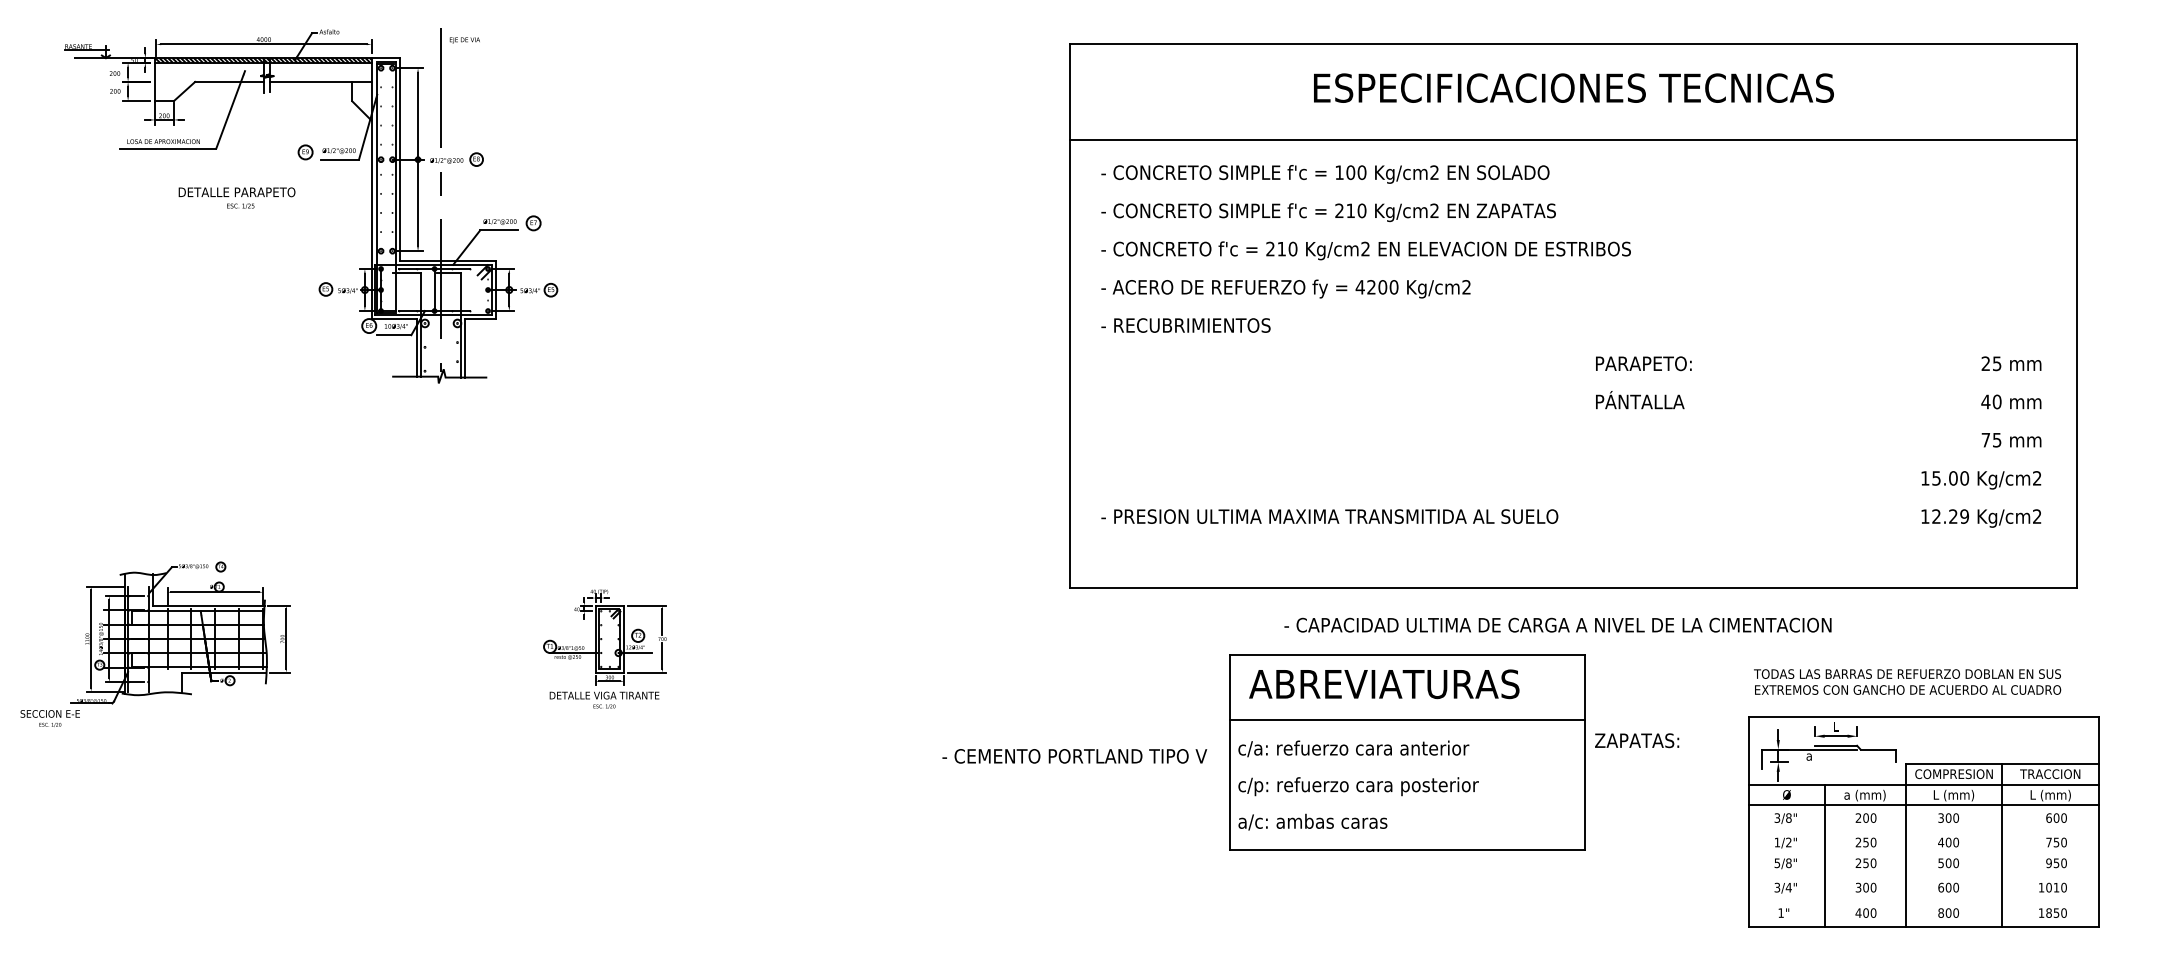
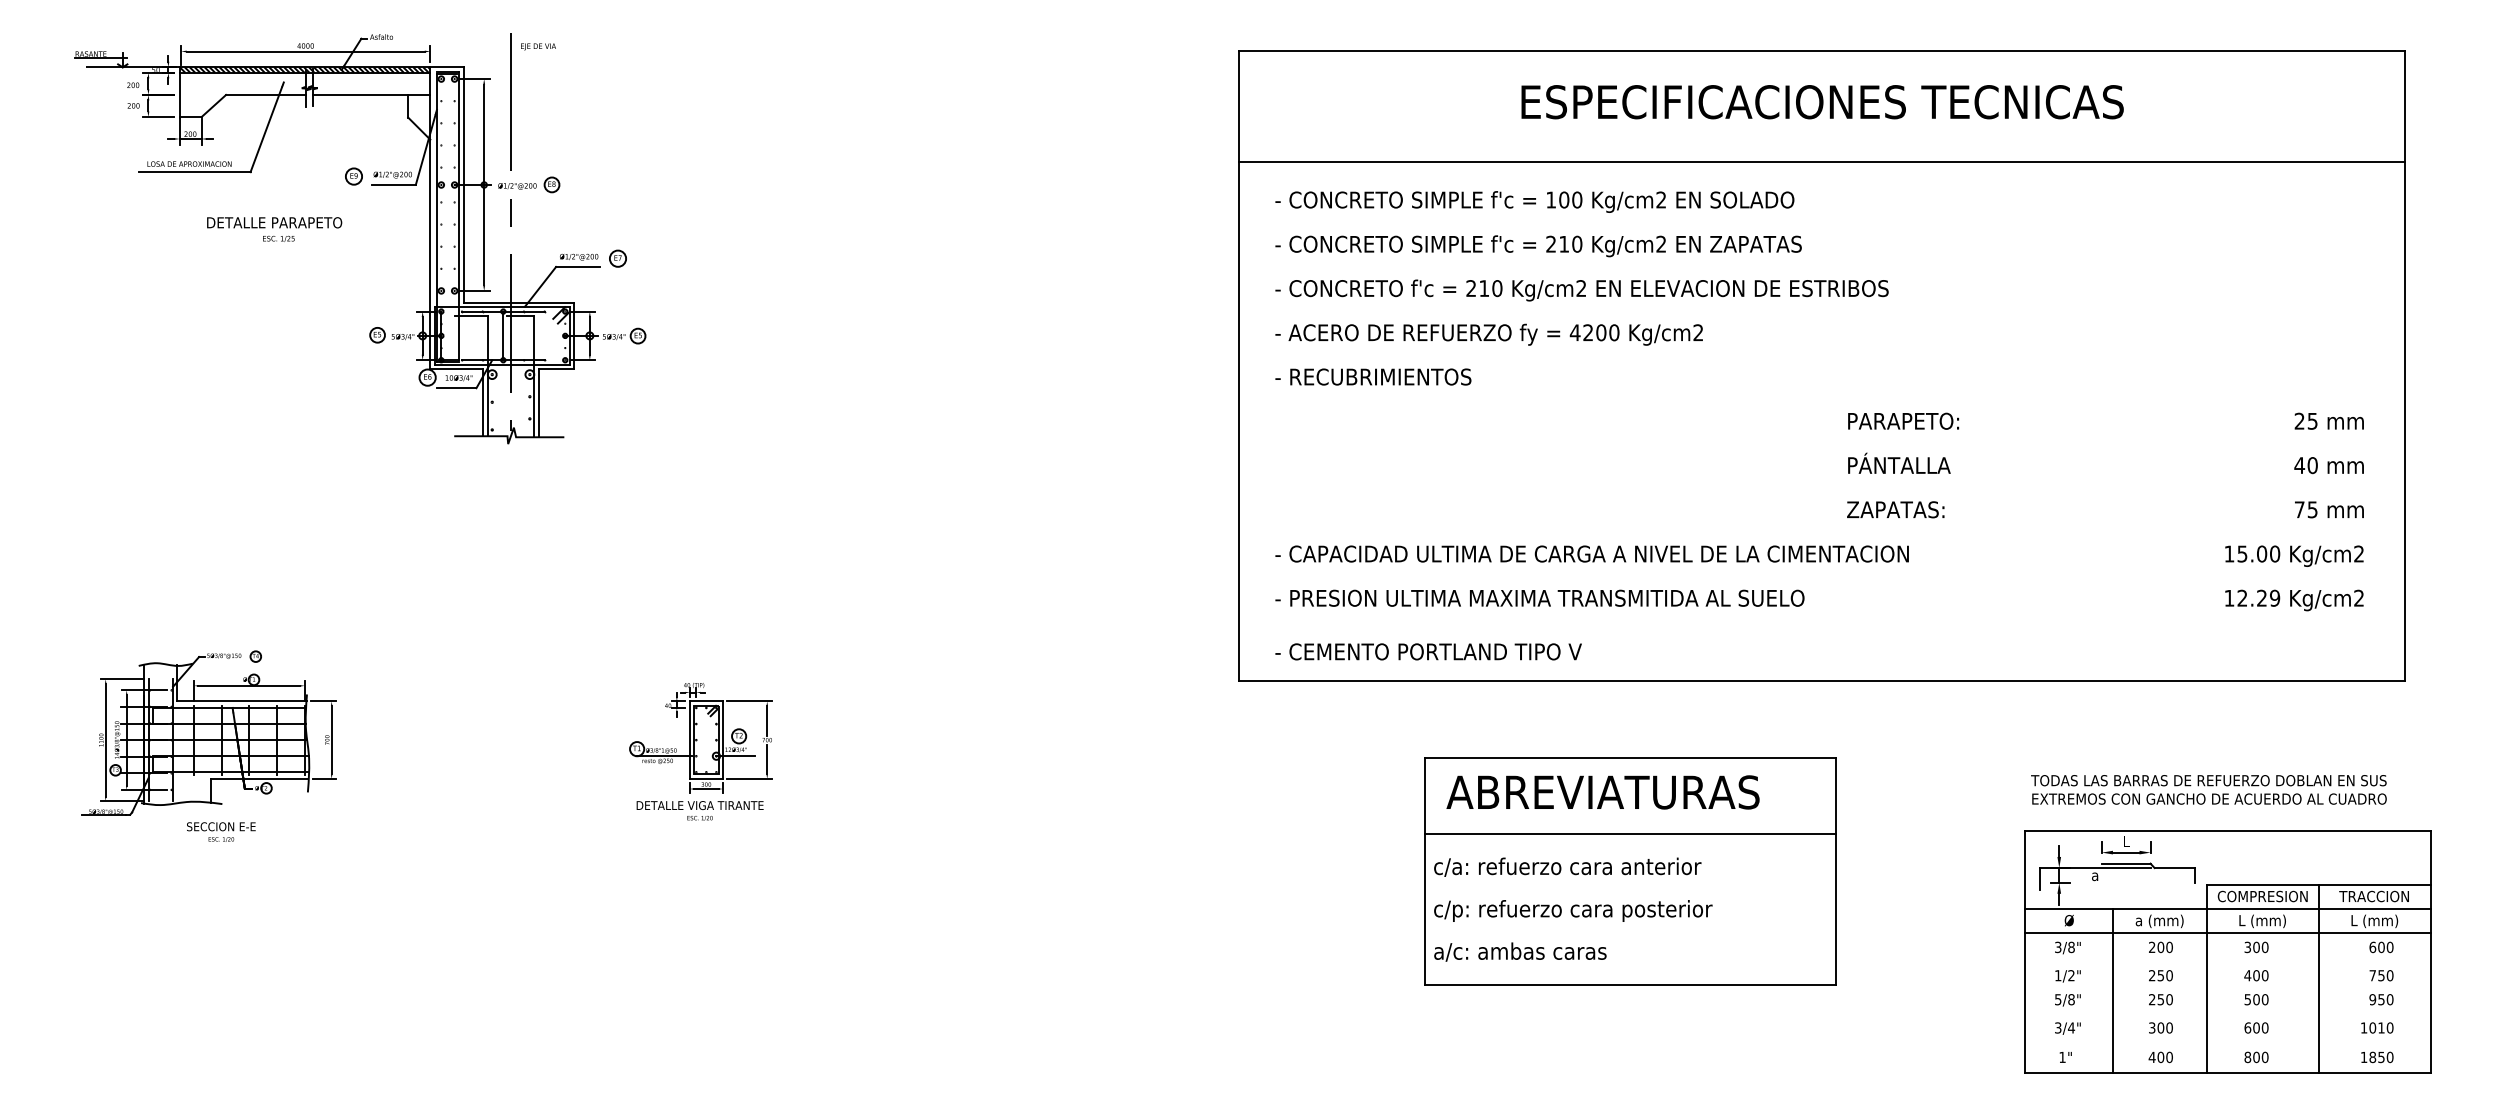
text: (1557, 624) -> (1591, 553), moved
text: (50, 718) -> (221, 831), moved
text: (1636, 740) -> (1895, 509), moved
text: (1074, 756) -> (1428, 651), moved

